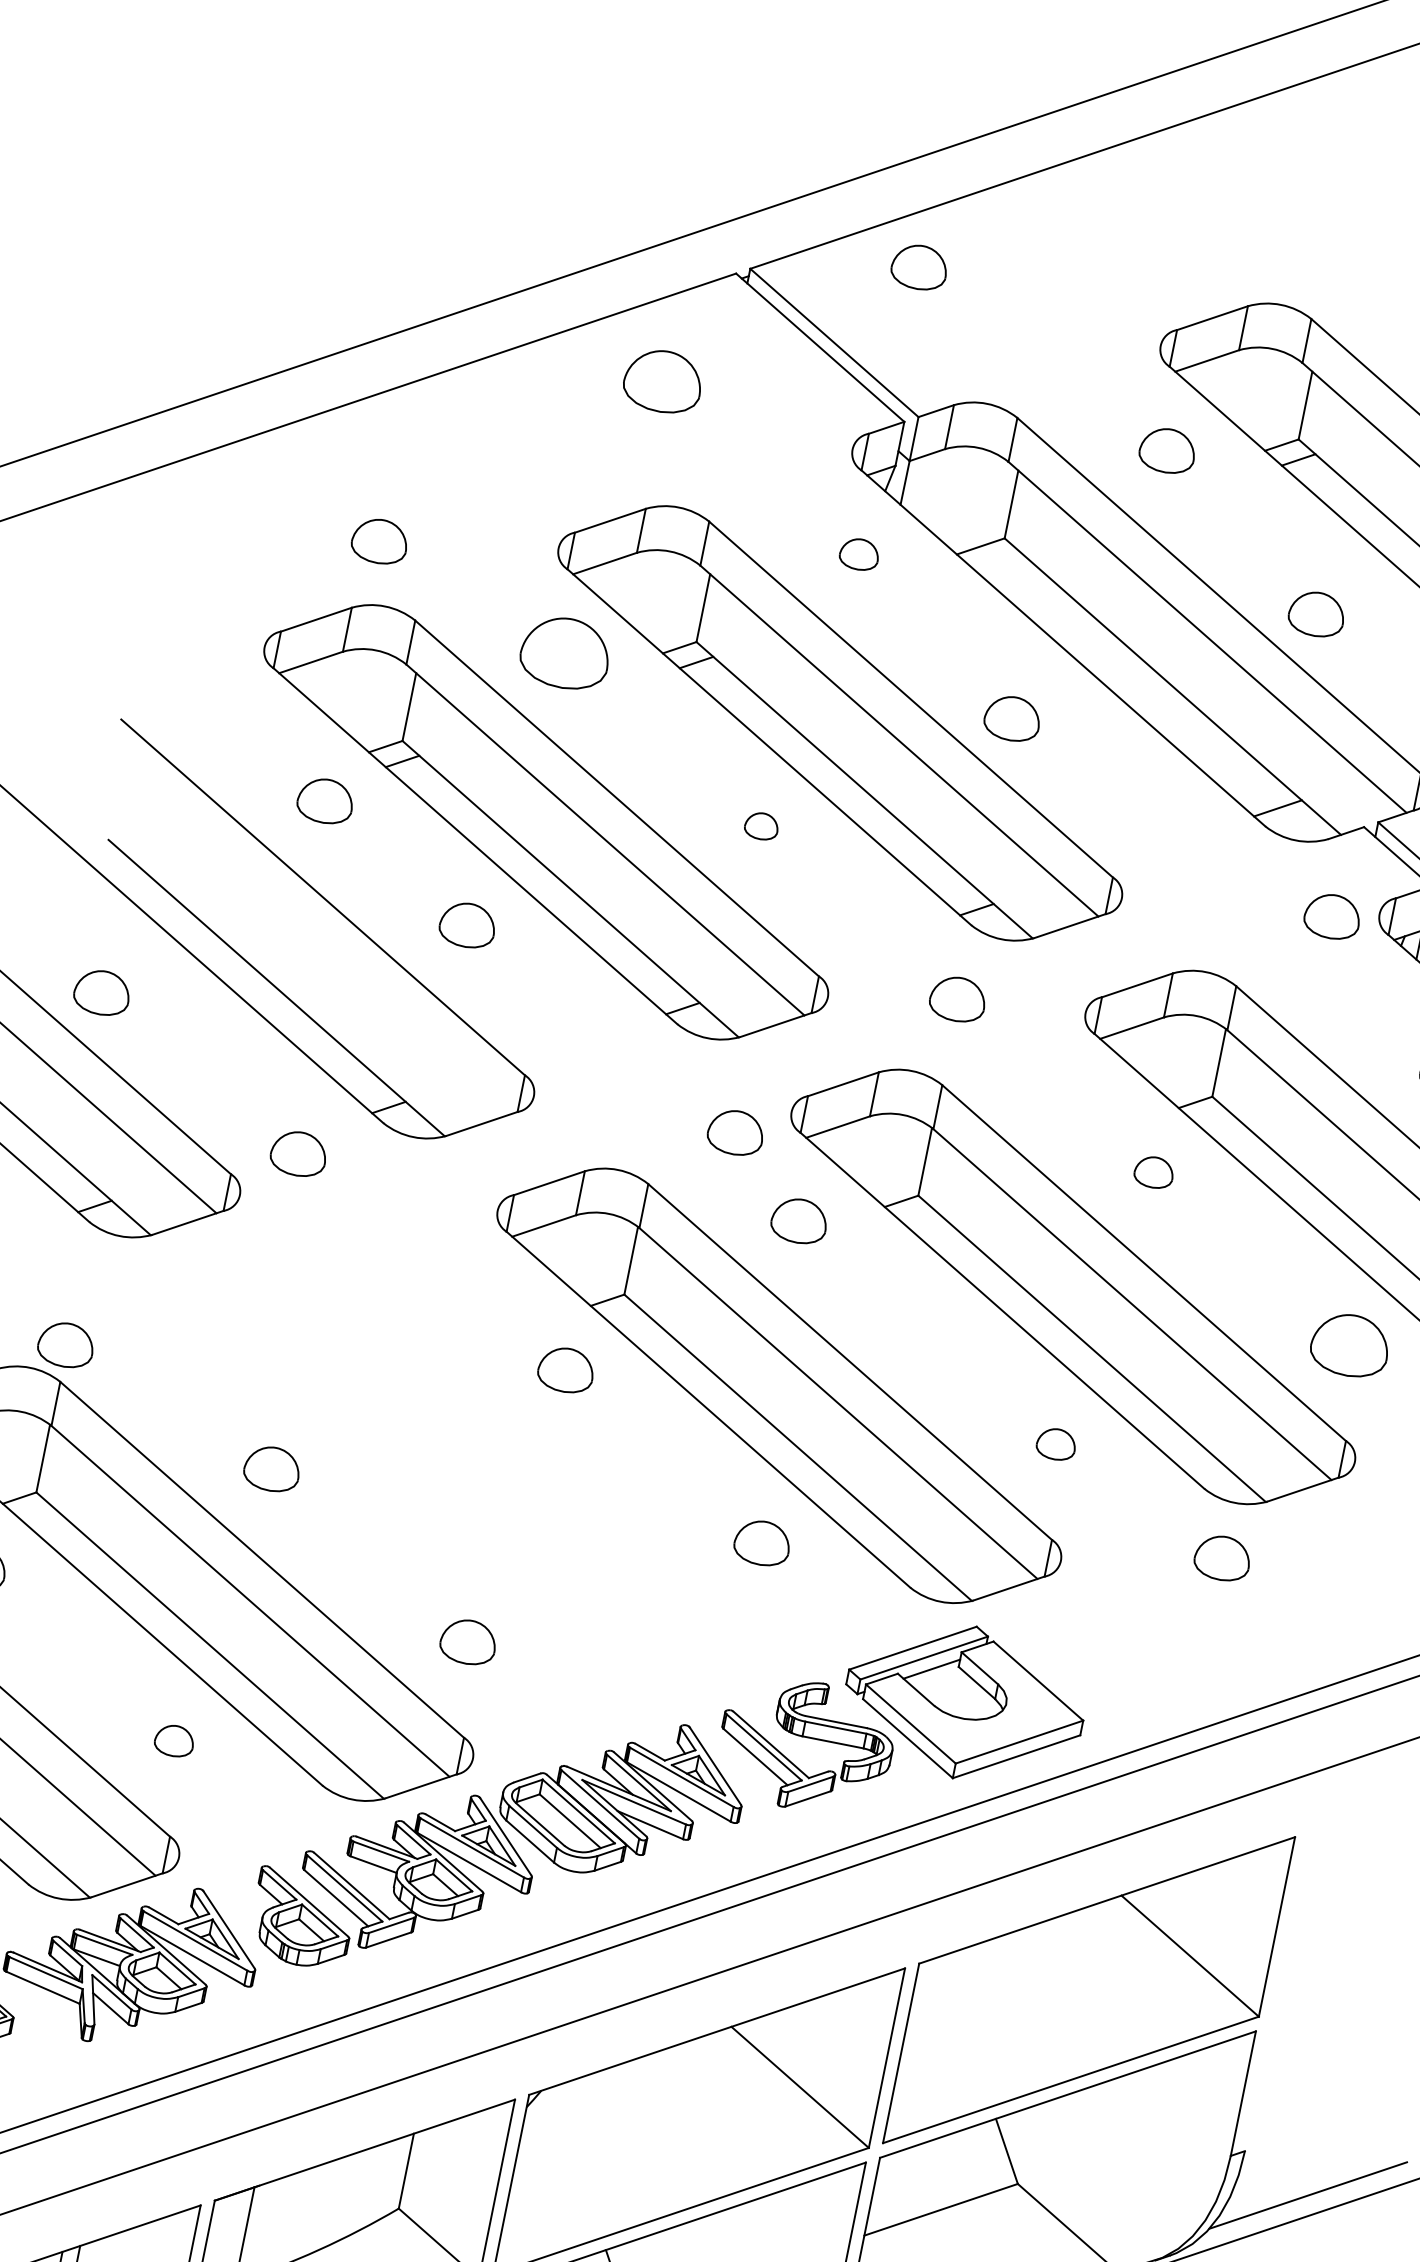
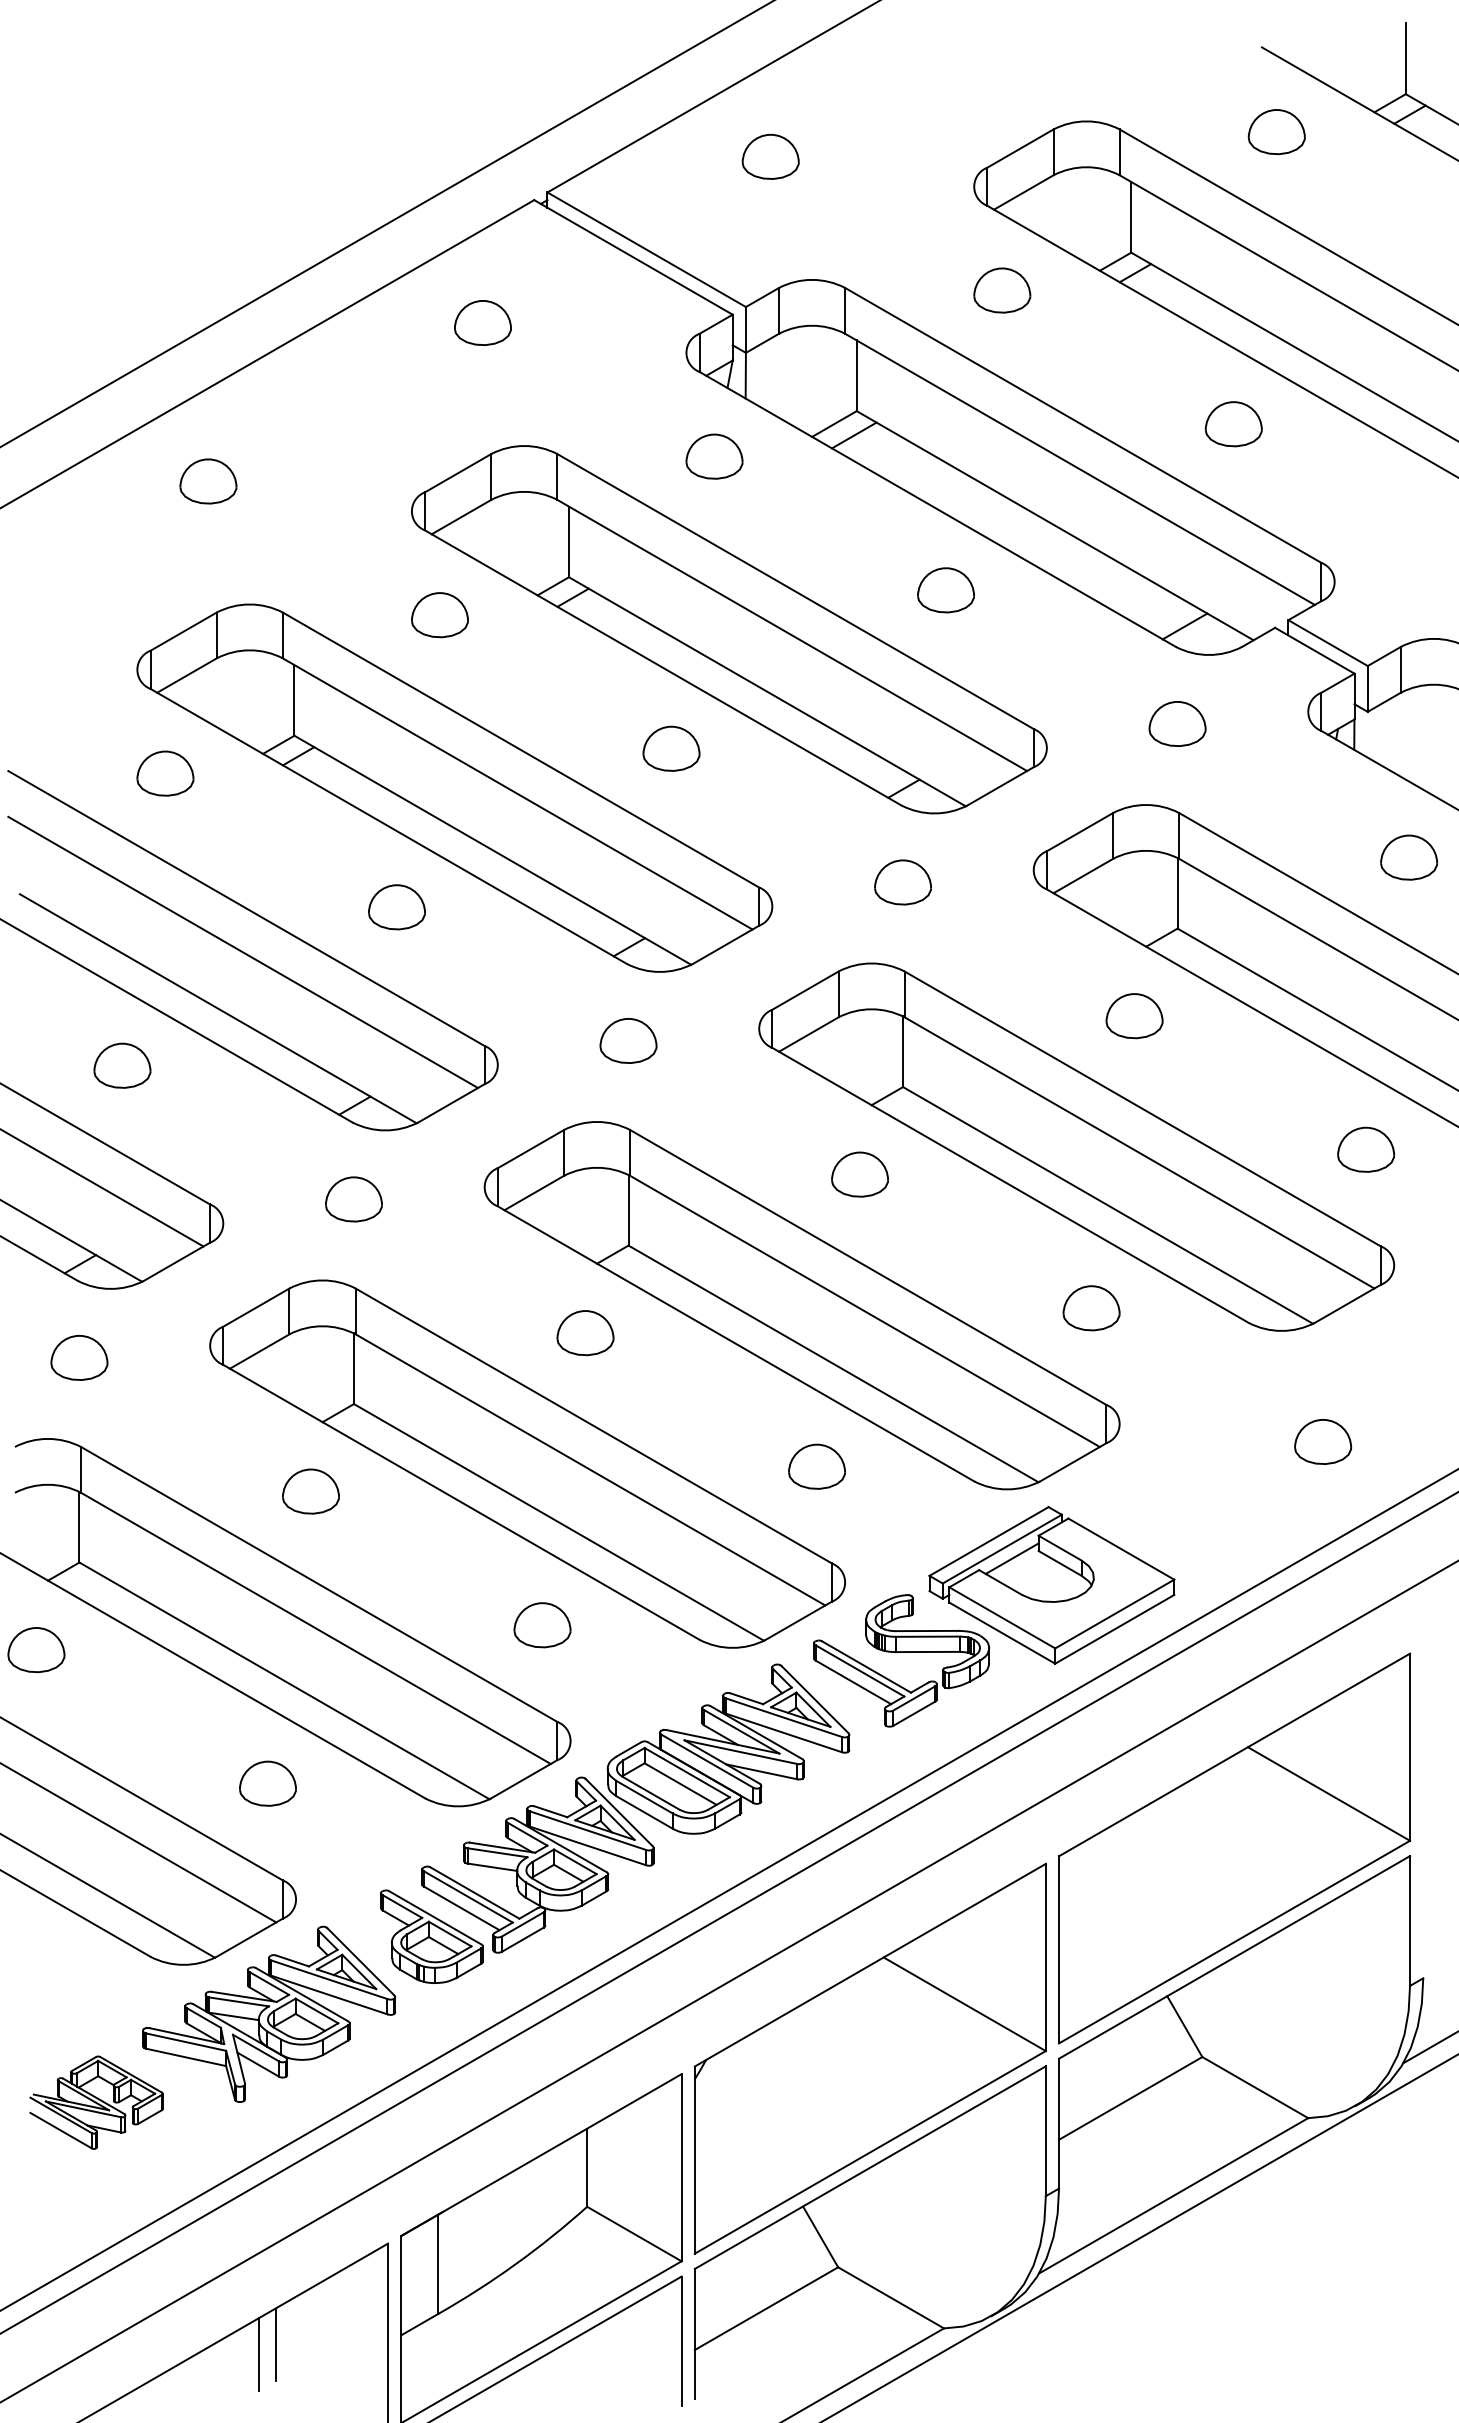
part: (919, 266) -> (770, 156), moved
part: (662, 380) -> (482, 322), size x0.71
part: (379, 541) -> (208, 481), moved
part: (859, 554) -> (714, 456), size x1.43
line: (996, 561) -> (853, 435), added
part: (1316, 614) -> (1233, 424), moved
part: (564, 653) -> (439, 615), size x0.62
part: (1011, 718) -> (945, 590), moved
part: (325, 801) -> (165, 773), moved
part: (761, 826) -> (671, 748), size x1.67
part: (1332, 916) -> (1177, 723), moved
line: (311, 939) -> (243, 952), added
part: (102, 992) -> (122, 1065), moved
part: (735, 1132) -> (628, 1040), moved
part: (298, 1153) -> (353, 1199), moved
part: (1154, 1172) -> (1134, 1016), size x1.43
part: (798, 1220) -> (859, 1174), moved
part: (66, 1344) -> (79, 1357), moved
part: (1350, 1345) -> (1366, 1149), size x0.71
part: (1056, 1444) -> (1091, 1308), size x1.43
part: (485, 1484) -> (527, 1463), added
part: (1223, 1557) -> (1323, 1441), moved
part: (174, 1740) -> (267, 1783), size x1.43

